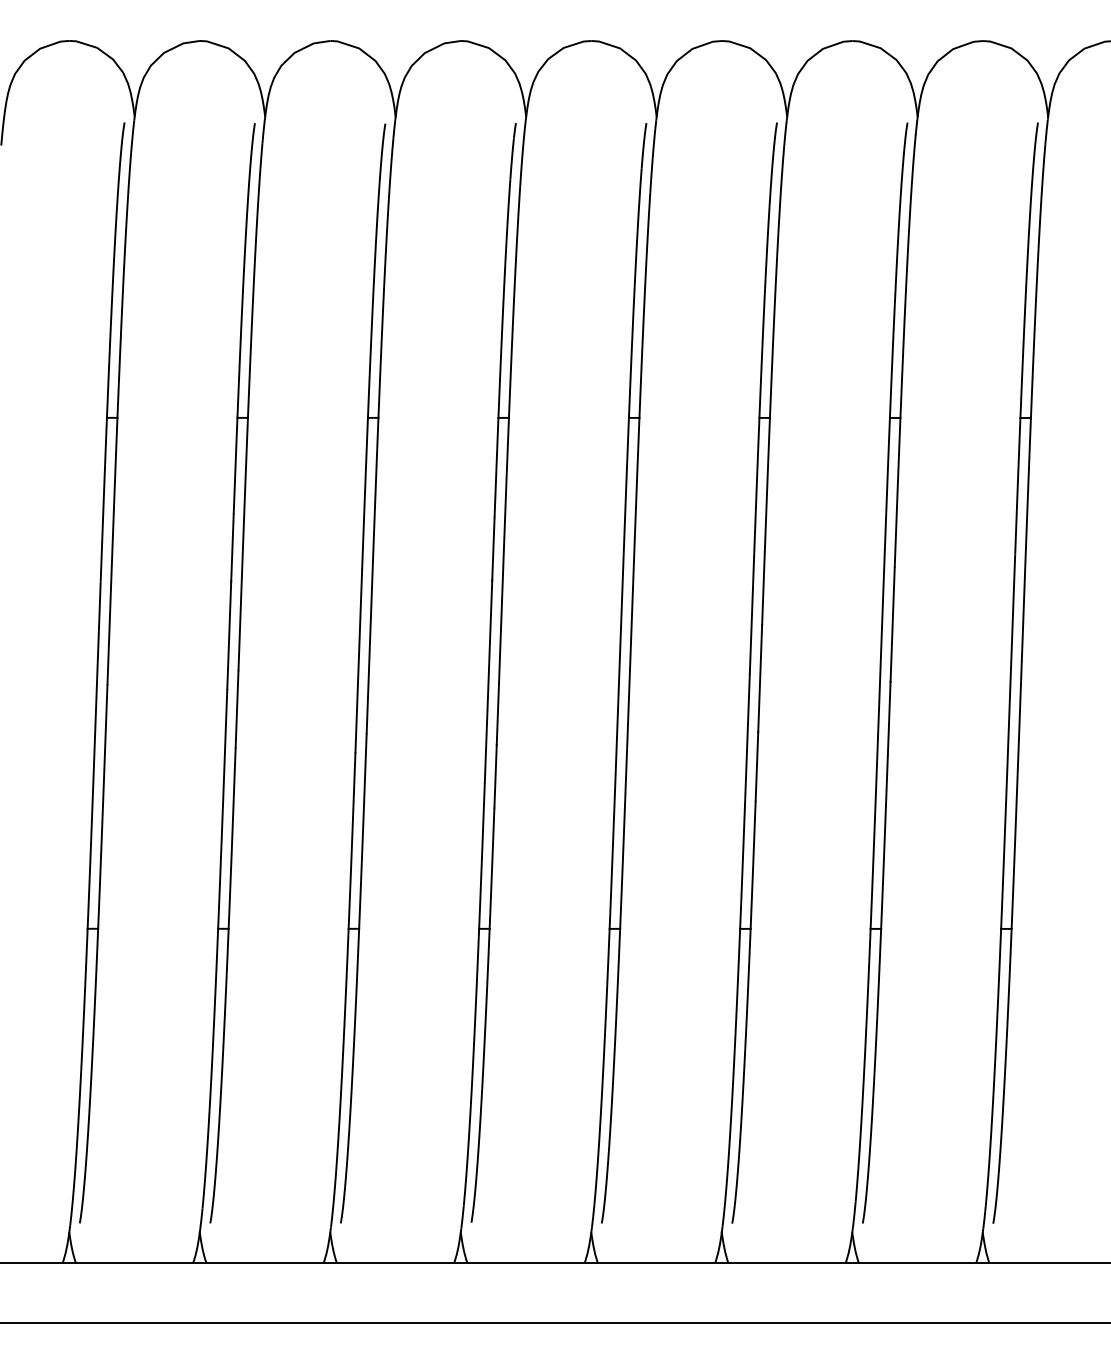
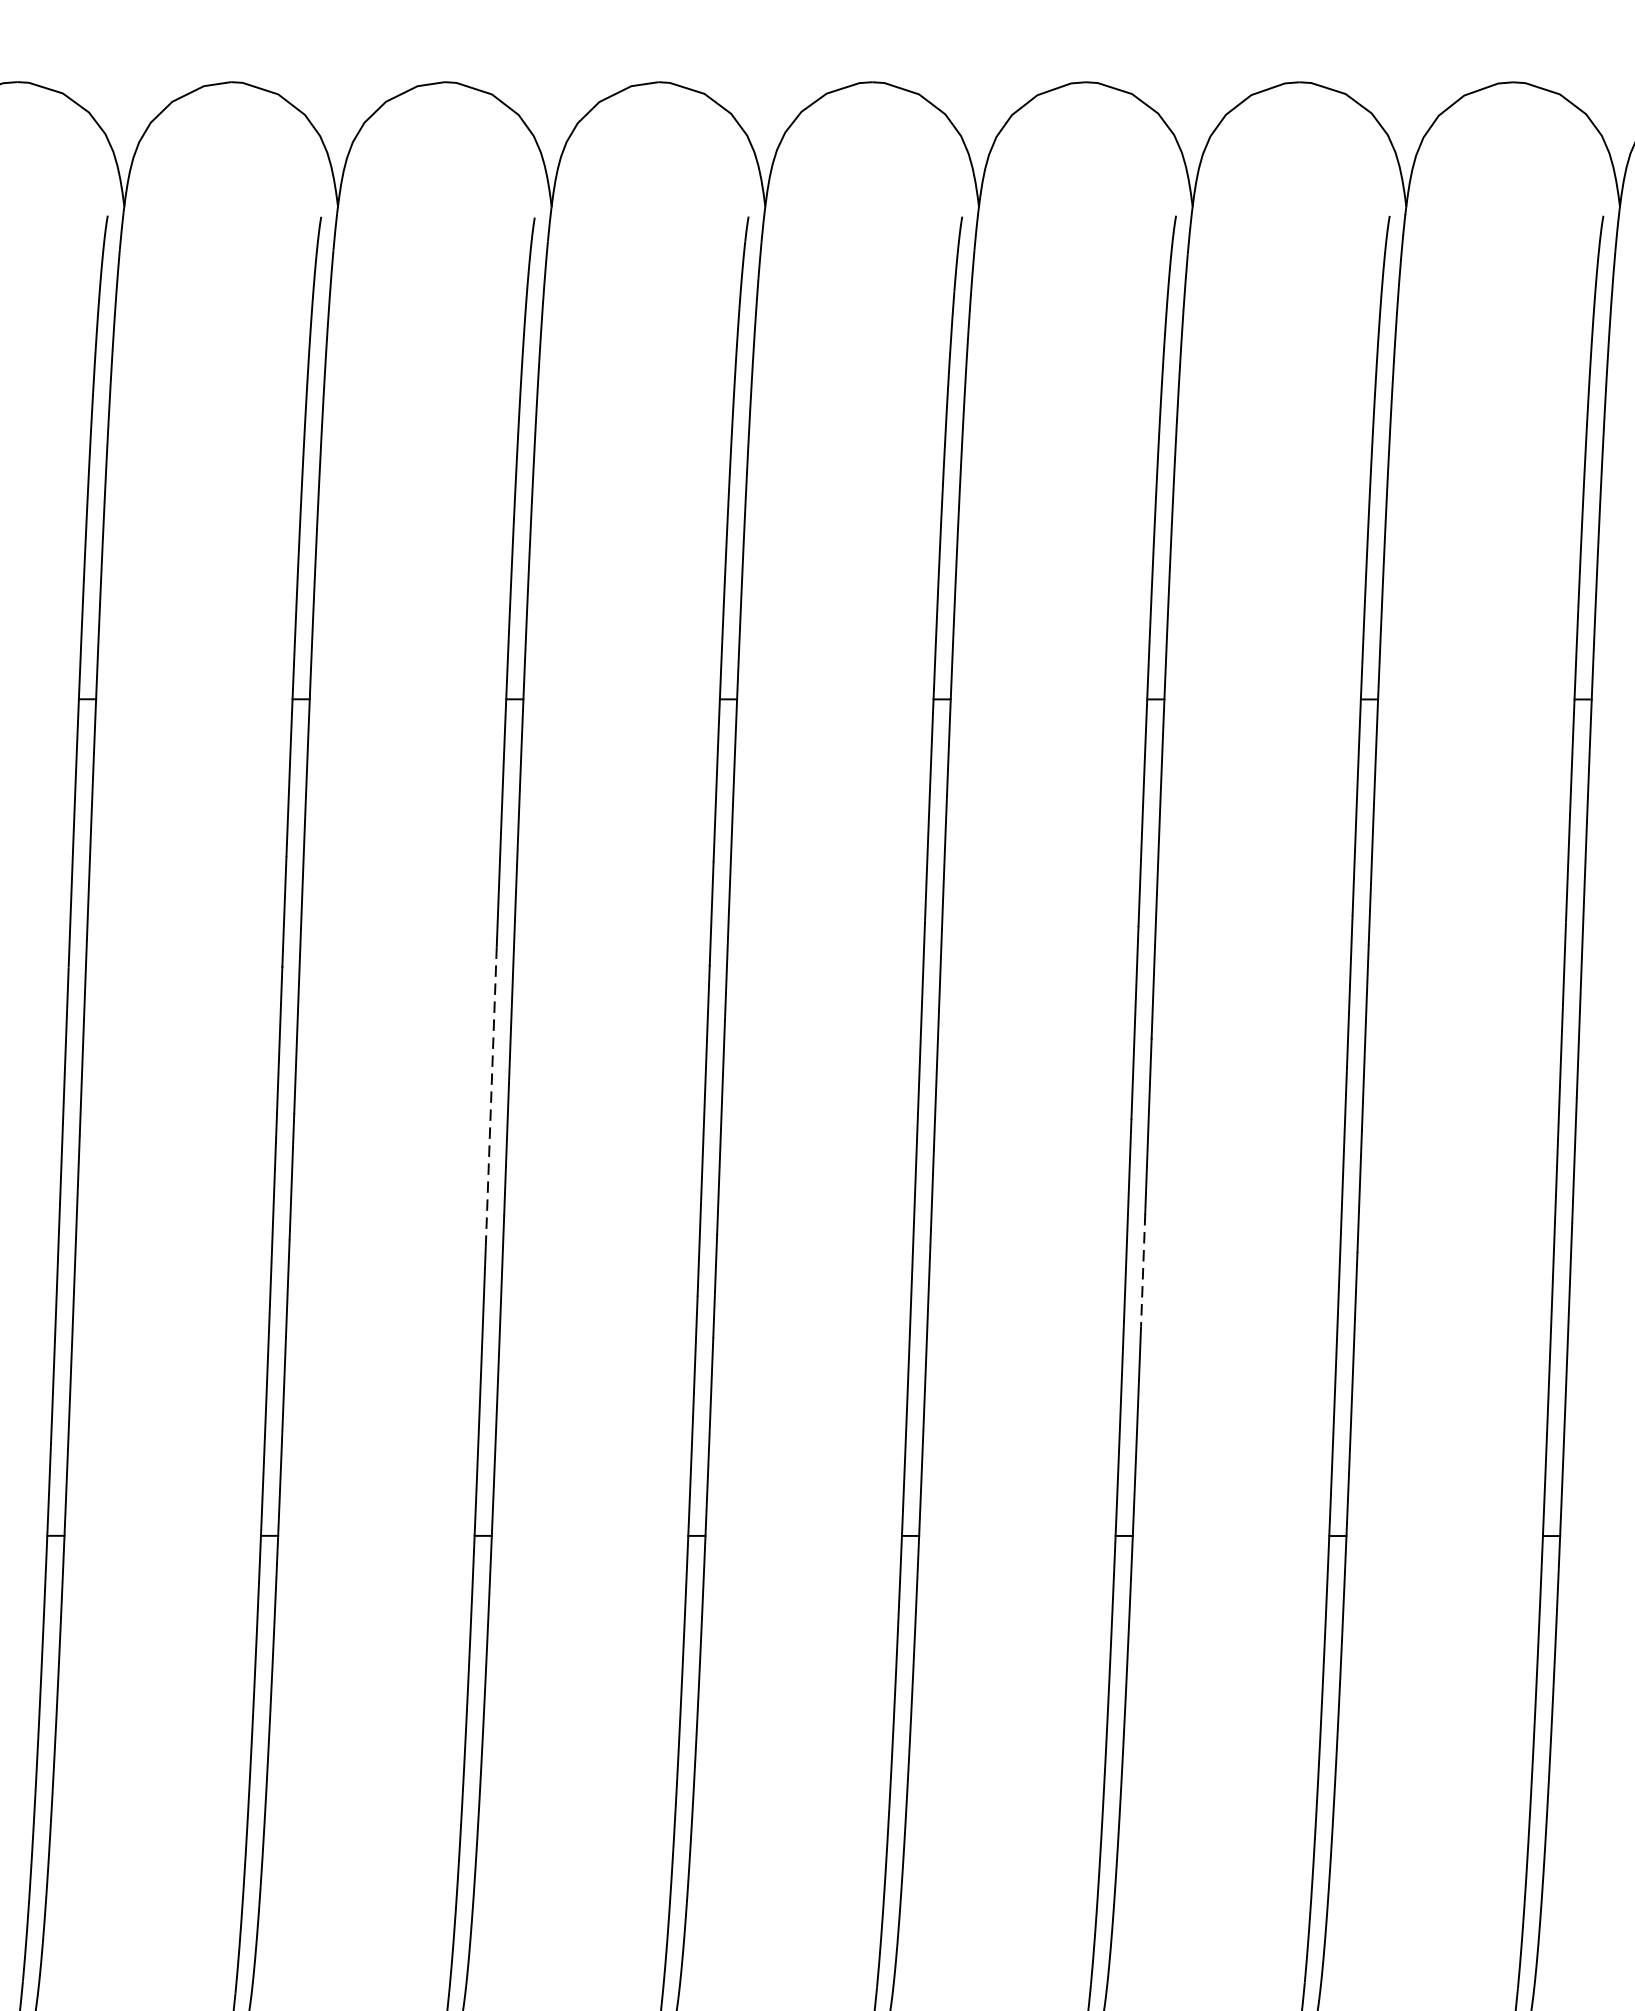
line: (358, 660) -> (490, 1096), solid -> dashed
line: (756, 767) -> (1142, 1271), solid -> dashed

